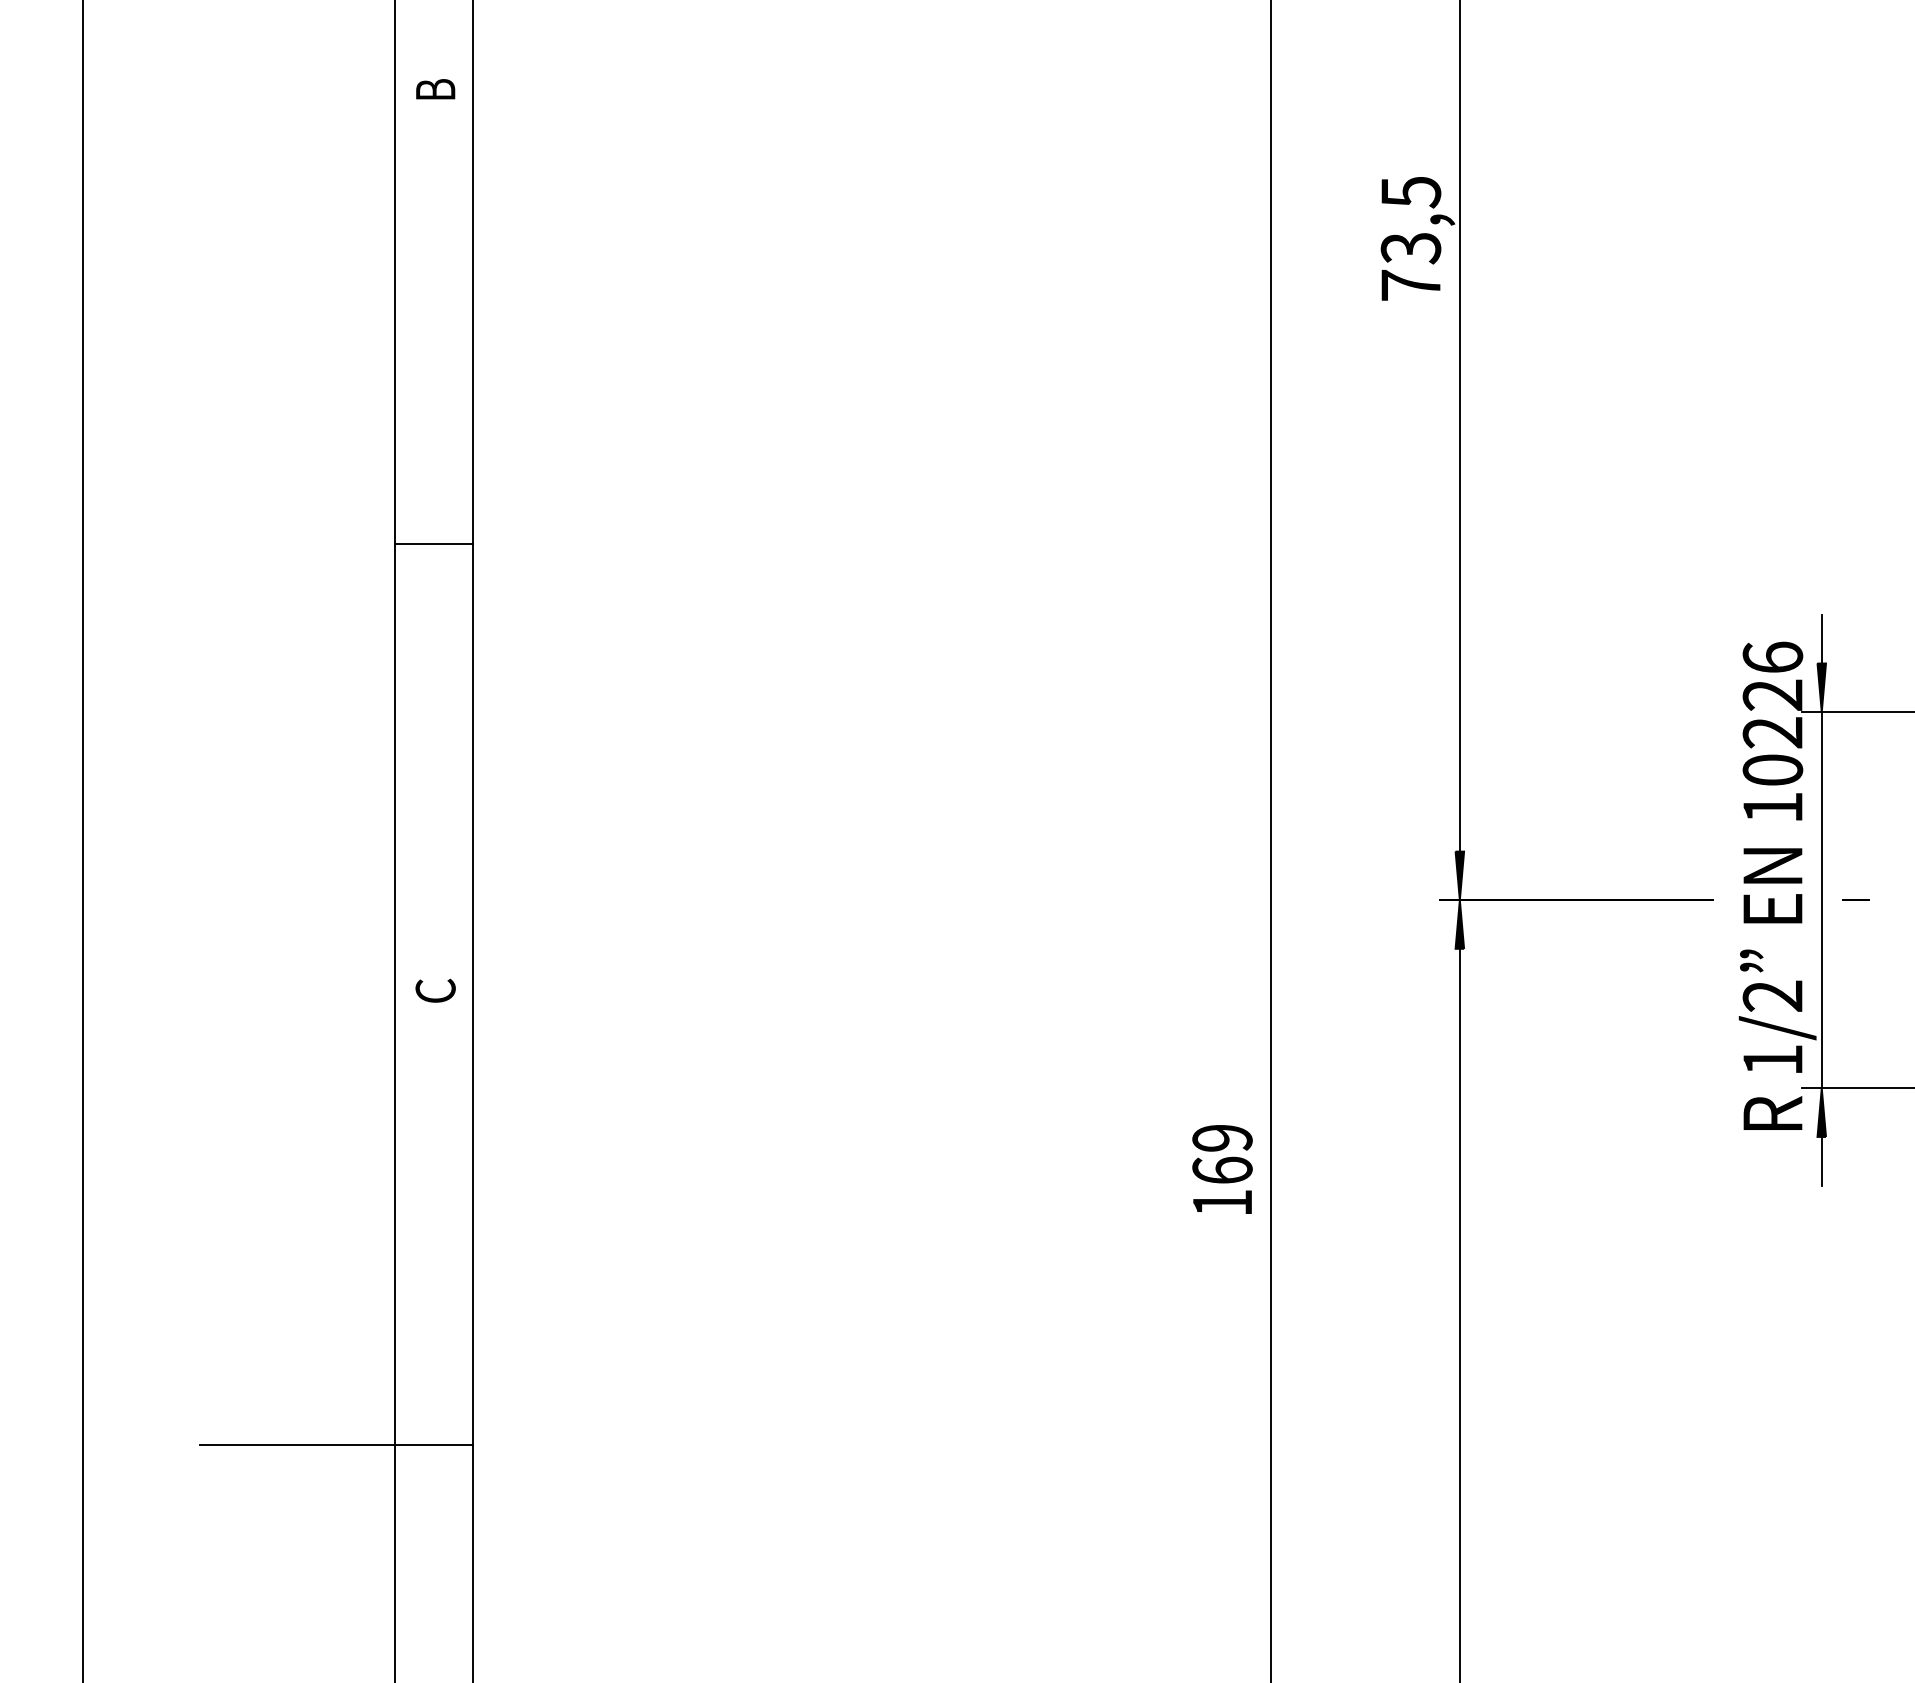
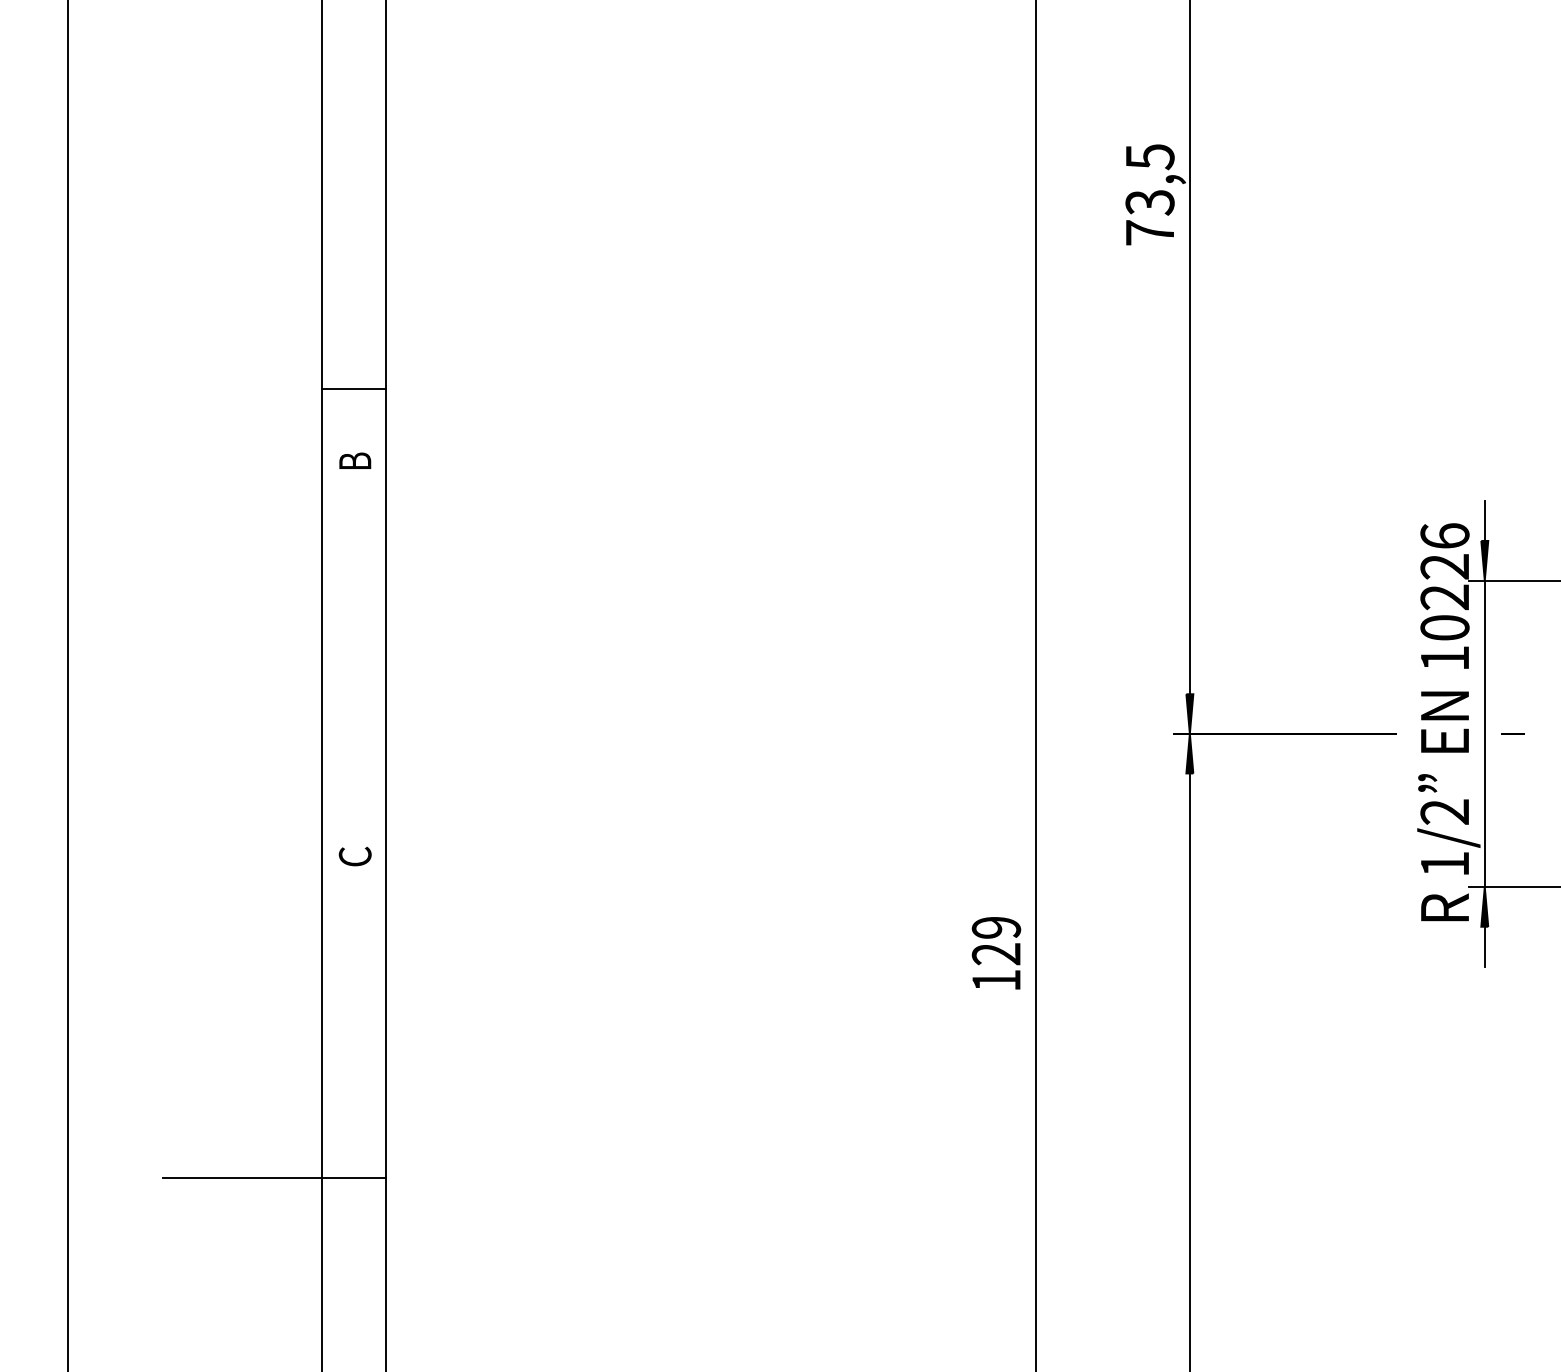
text: (435, 89) -> (355, 461), moved
line: (433, 543) -> (353, 388), moved
text: (435, 990) -> (355, 856), moved
text: (1222, 1170) -> (996, 954), 169 -> 129

